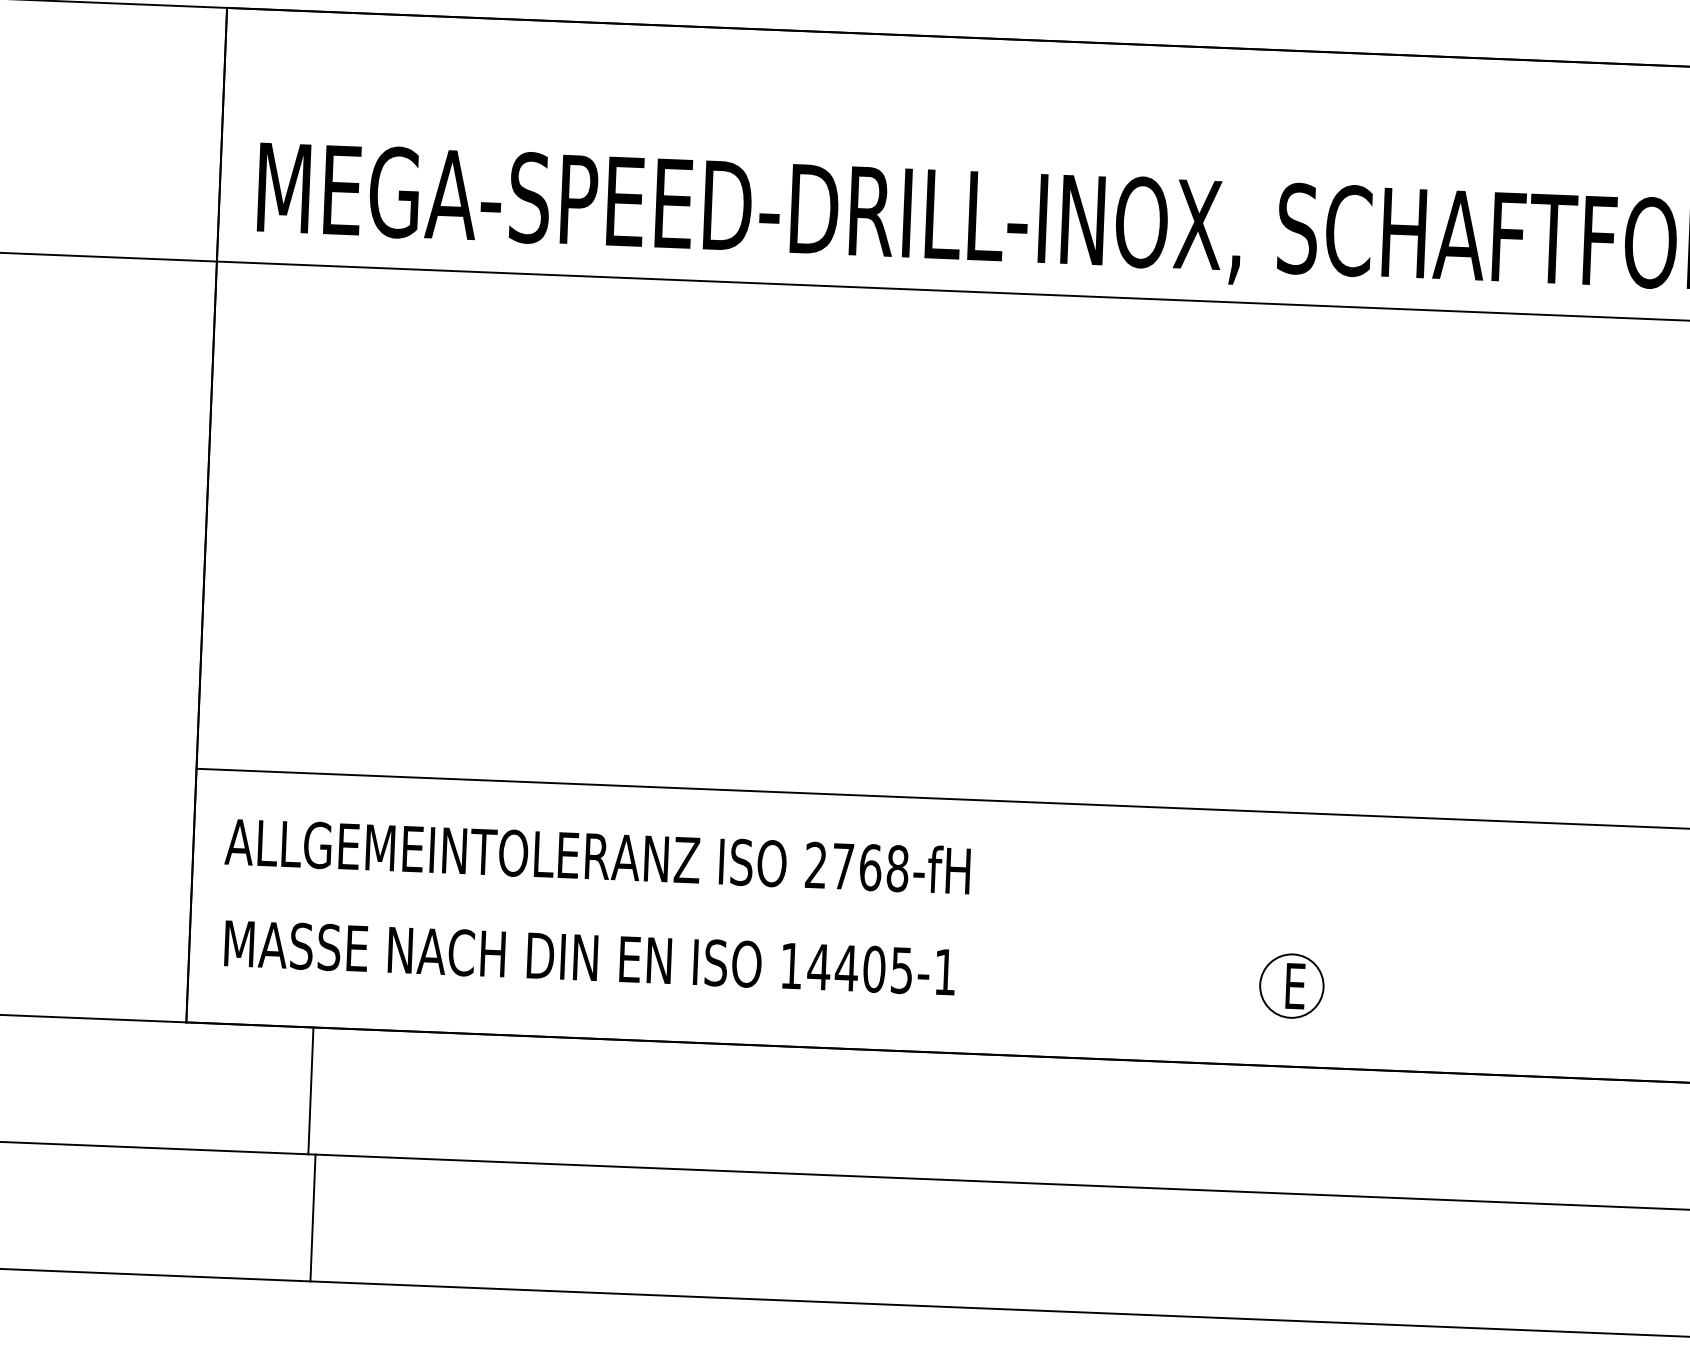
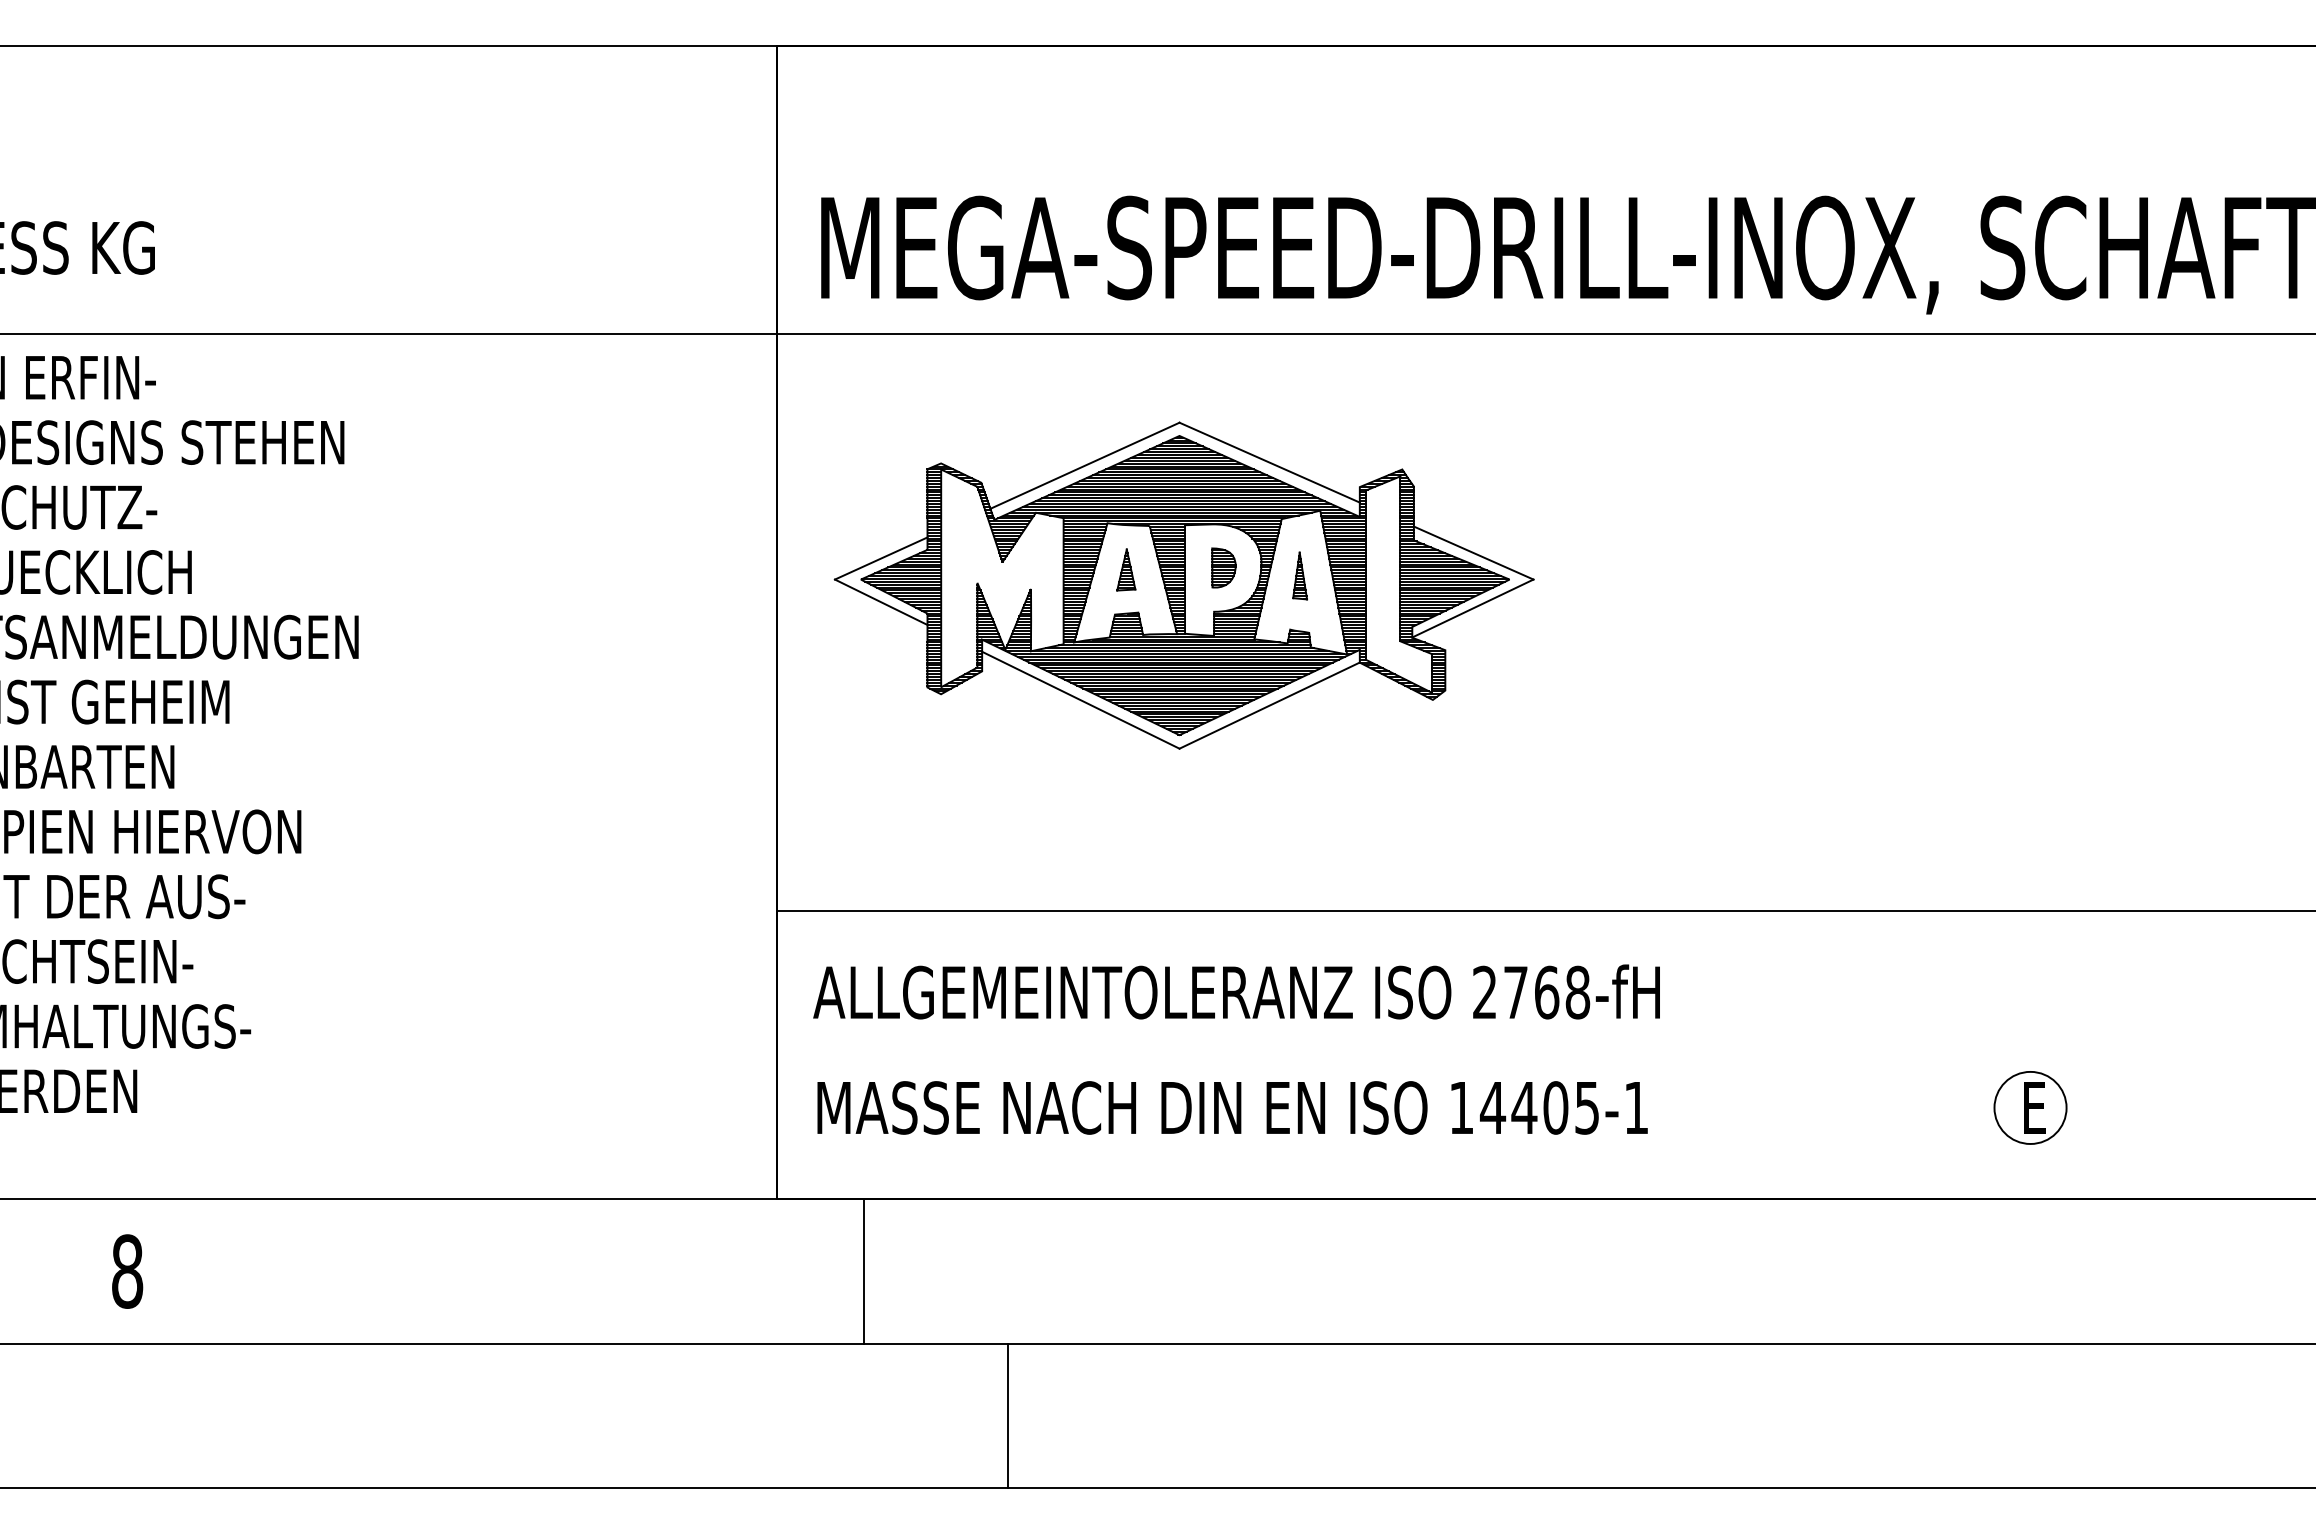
part: (565, 496) -> (1183, 585), added
line: (310, 1090) -> (863, 1271), moved
line: (312, 1217) -> (1007, 1415), moved

